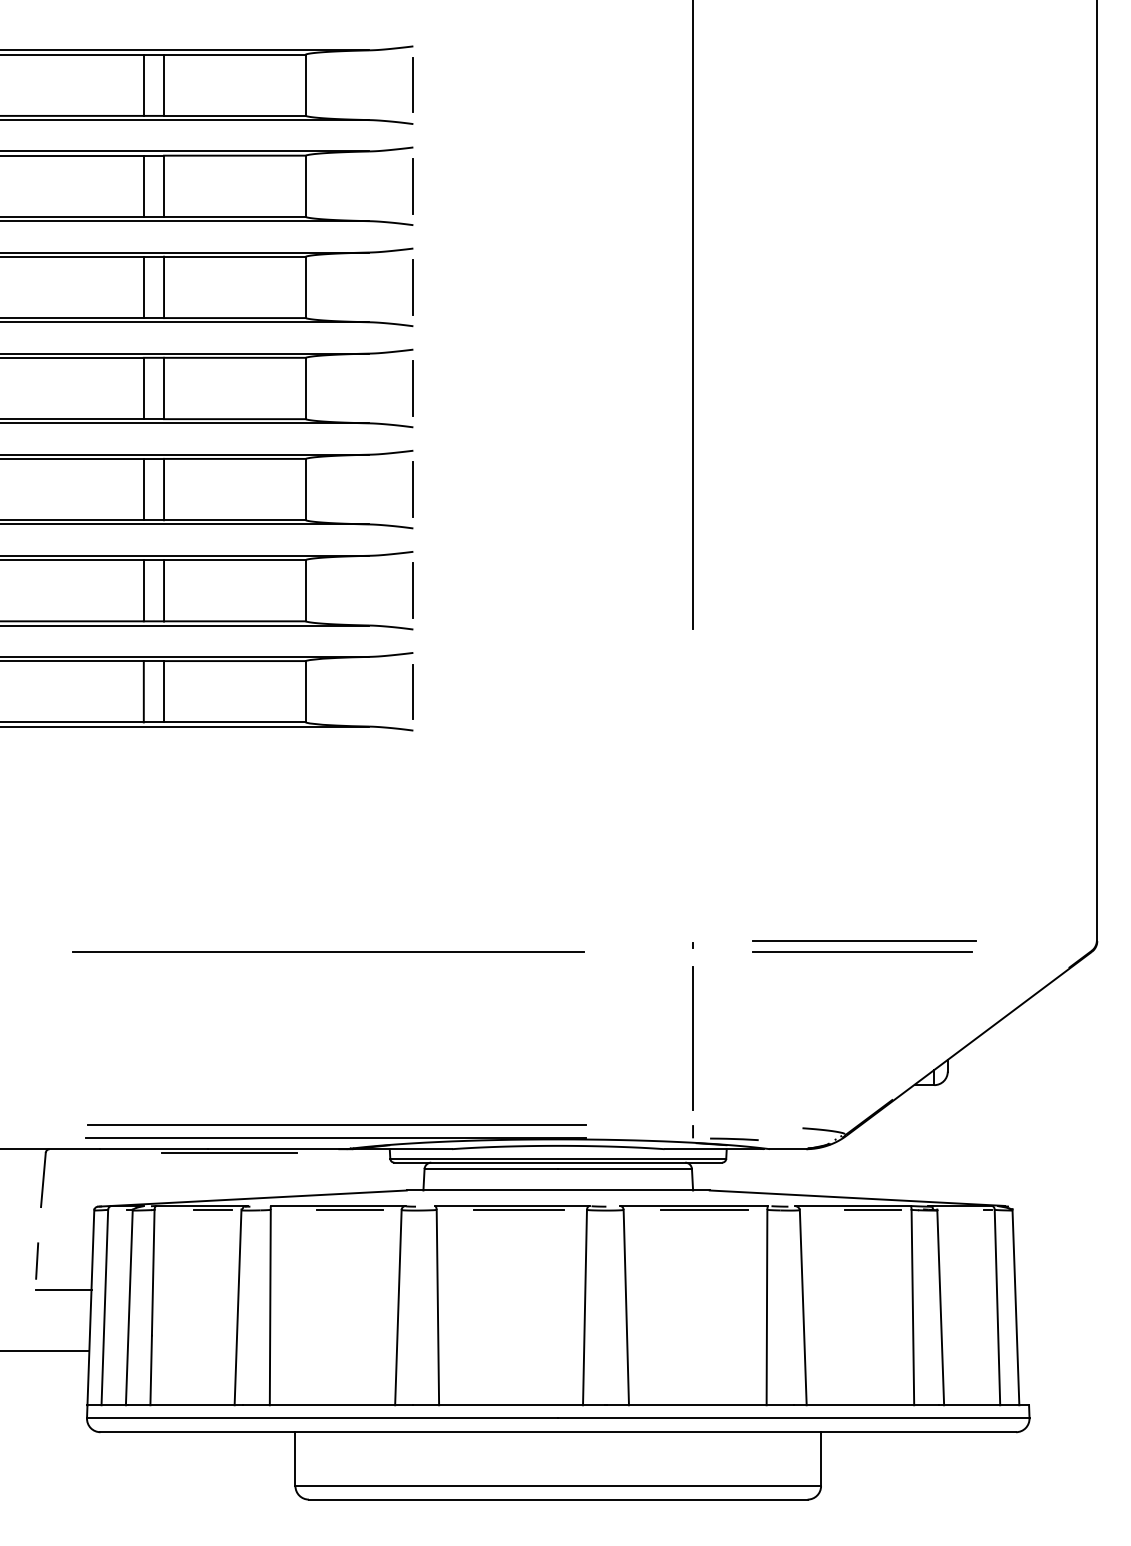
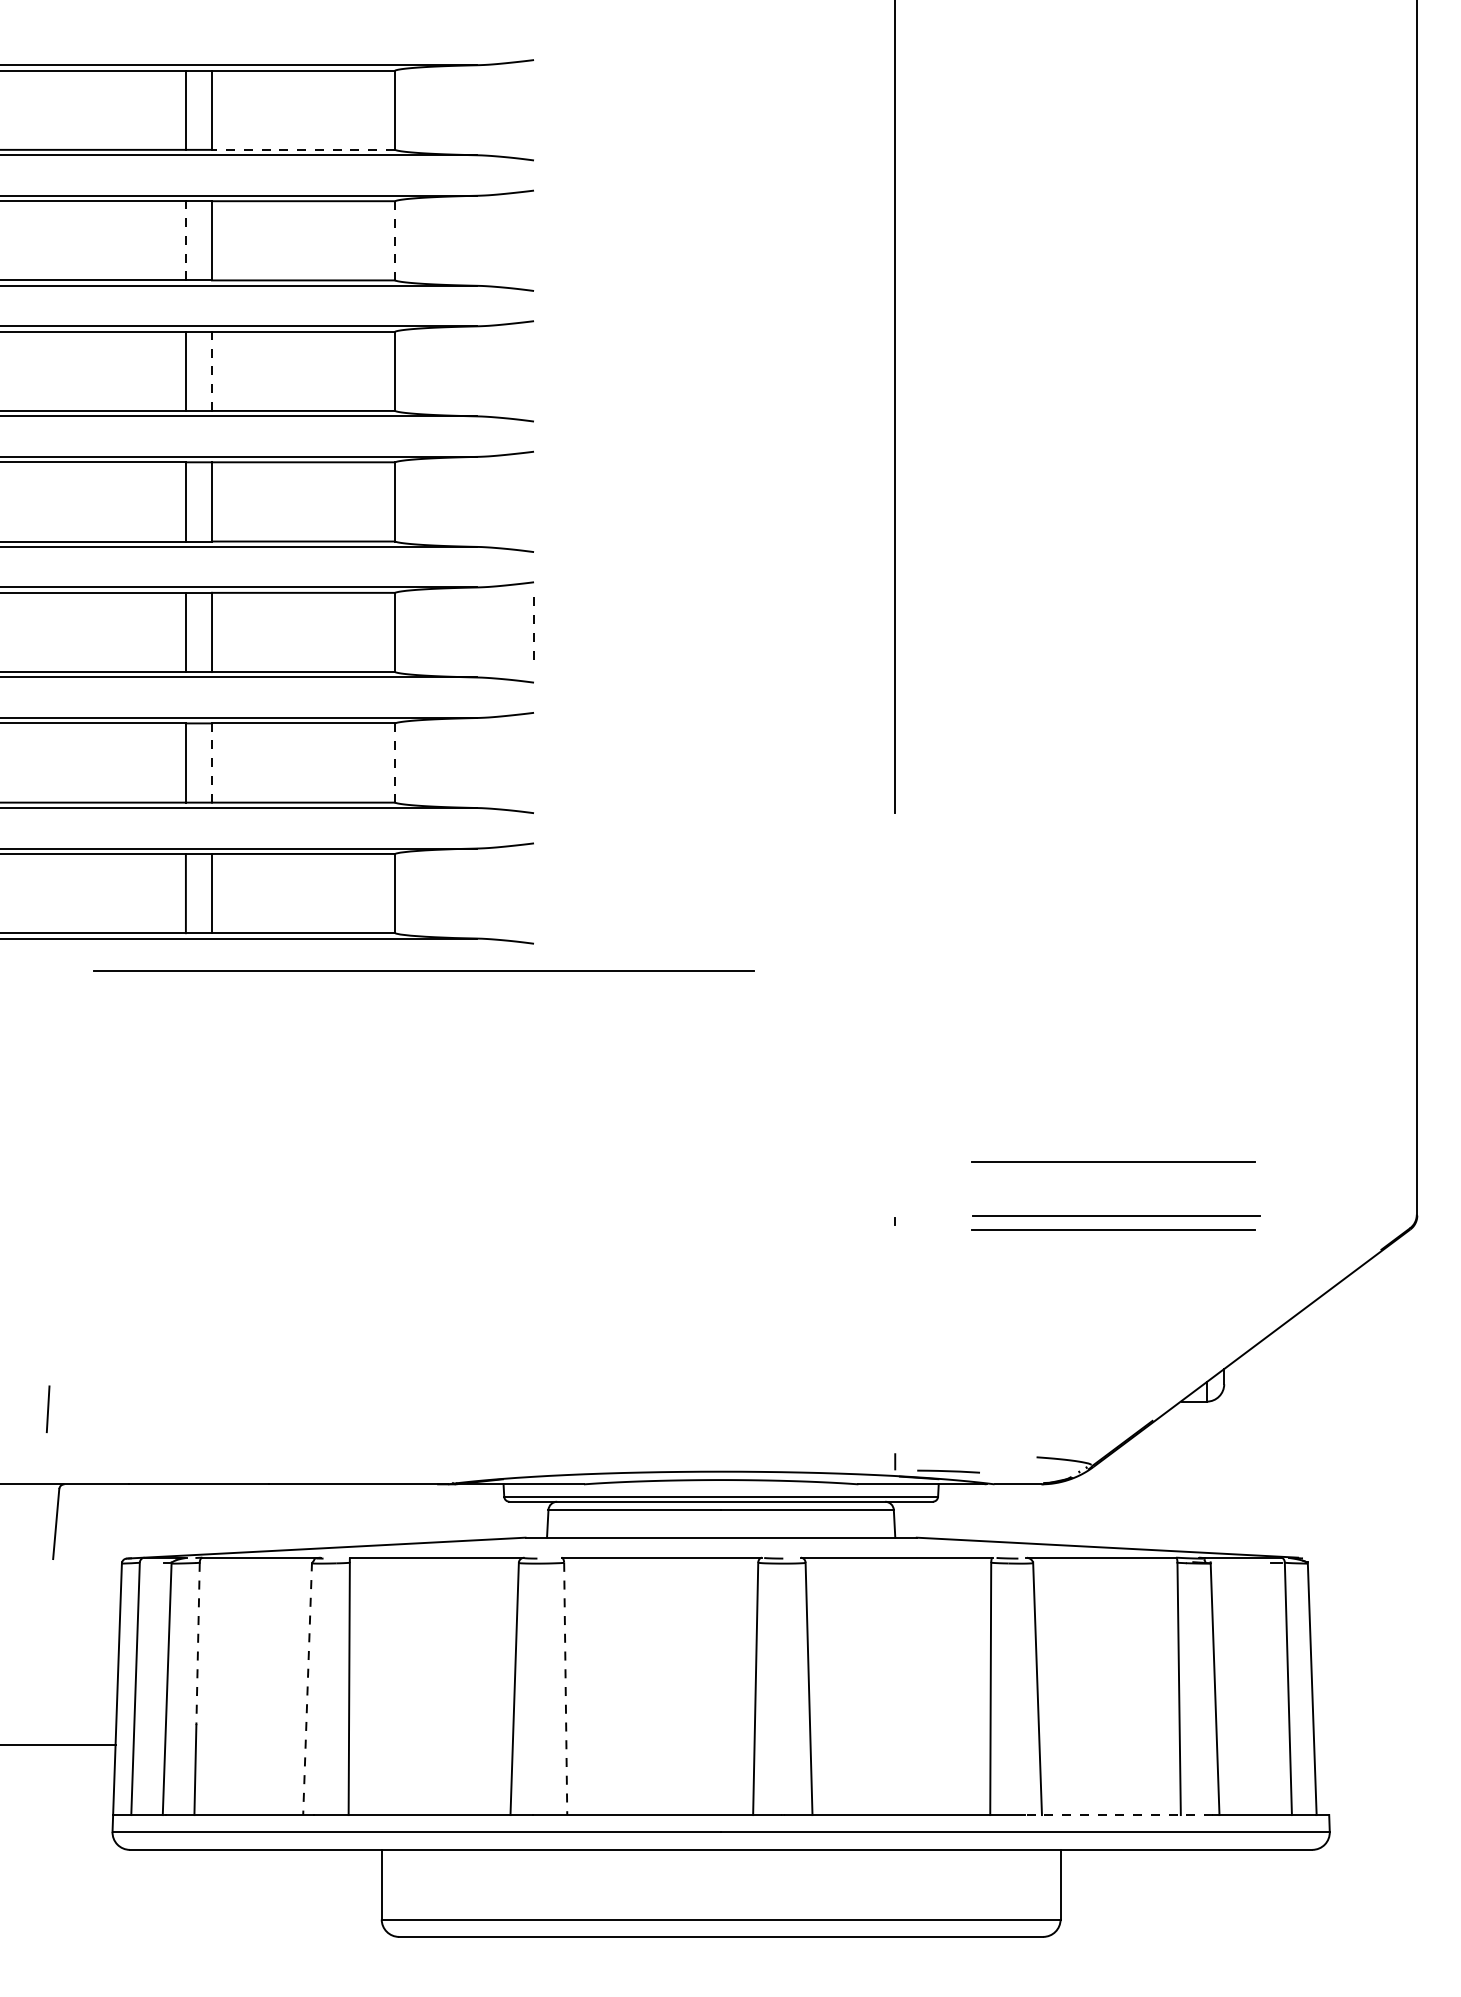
line: (412, 84) -> (532, 109), removed
line: (234, 115) -> (303, 149), solid -> dashed
line: (143, 186) -> (185, 241), solid -> dashed
line: (305, 186) -> (394, 241), solid -> dashed
line: (412, 186) -> (532, 241), removed
line: (164, 287) -> (212, 371), solid -> dashed
line: (413, 287) -> (534, 371), removed
line: (413, 388) -> (534, 501), removed
line: (413, 490) -> (534, 633), solid -> dashed
line: (164, 590) -> (212, 762), solid -> dashed
line: (305, 590) -> (394, 762), solid -> dashed
line: (413, 590) -> (534, 762), removed
line: (413, 691) -> (534, 893), removed
line: (862, 899) -> (1114, 1161), added
line: (328, 951) -> (424, 970), moved
line: (693, 1038) -> (895, 1341), removed
line: (336, 1125) -> (434, 1453), removed
line: (335, 1138) -> (433, 1470), removed
line: (229, 1152) -> (296, 1488), removed
line: (212, 1209) -> (274, 1562), removed
line: (349, 1209) -> (451, 1562), removed
line: (518, 1209) -> (669, 1562), removed
line: (704, 1209) -> (910, 1562), removed
line: (872, 1209) -> (1126, 1562), removed
line: (37, 1260) -> (48, 1408), moved
line: (153, 1272) -> (198, 1643), solid -> dashed
line: (63, 1289) -> (82, 1665), removed
line: (238, 1307) -> (308, 1688), solid -> dashed
line: (437, 1307) -> (565, 1688), solid -> dashed
line: (866, 1405) -> (1119, 1815), solid -> dashed

